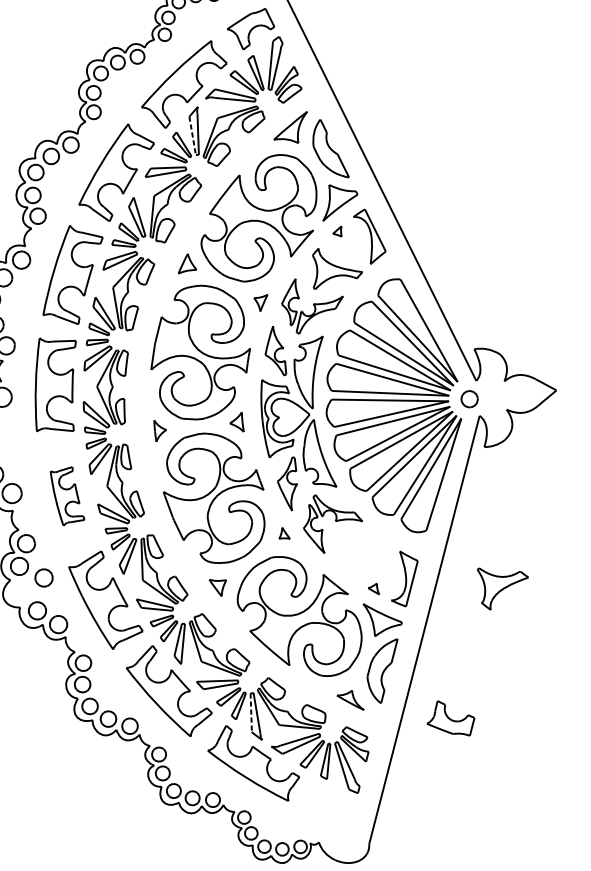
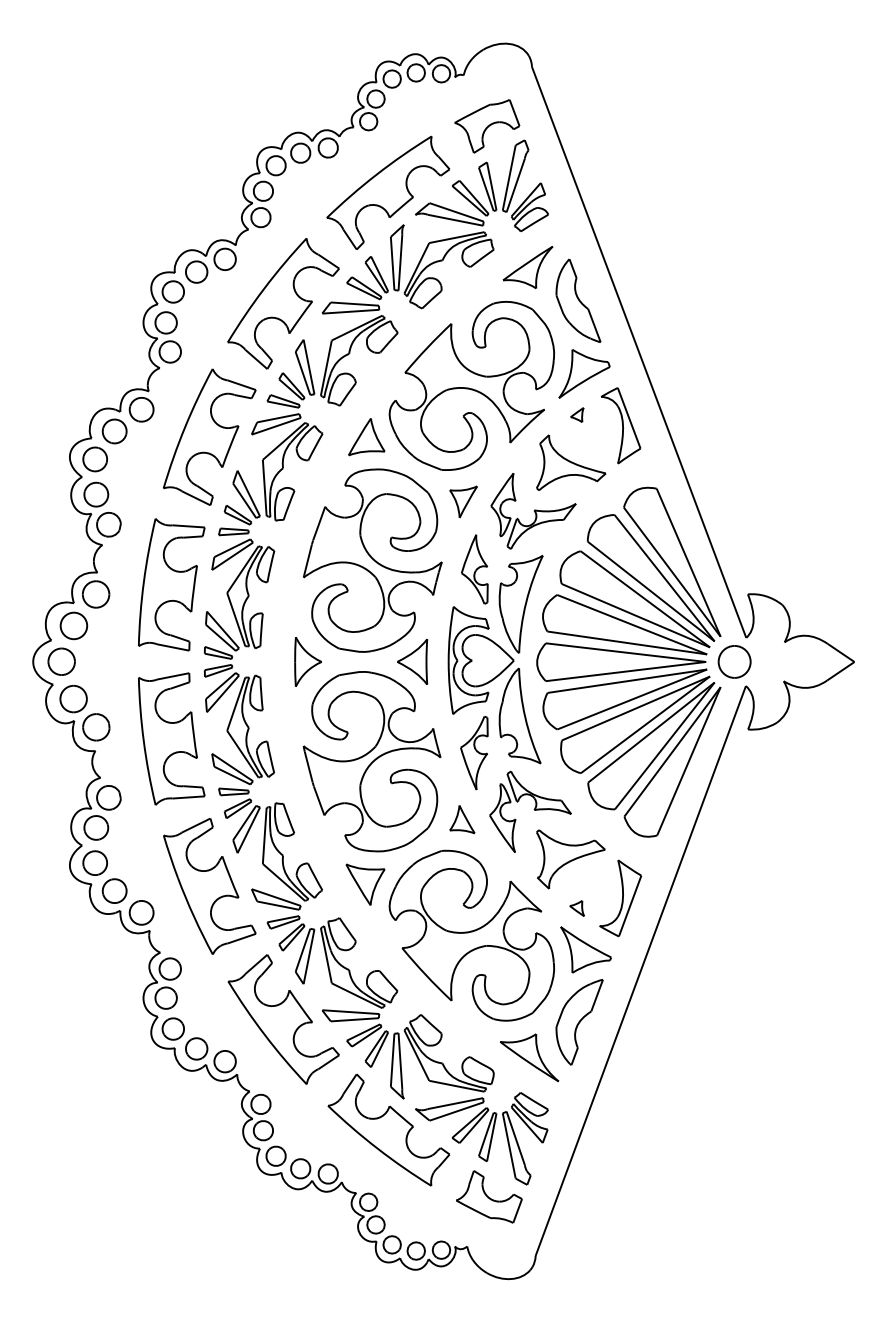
line: (192, 135) -> (392, 263), dashed -> solid
part: (186, 263) -> (366, 437), size x1.43
part: (261, 302) -> (463, 501), size x1.43
part: (469, 398) -> (734, 661), size x1.43
part: (236, 422) -> (412, 661), size x1.67
part: (160, 430) -> (307, 661), size x1.67
part: (67, 496) -> (171, 738), size x1.67
part: (284, 533) -> (462, 819), size x1.67
part: (44, 577) -> (95, 862), moved
part: (218, 587) -> (365, 884), size x1.67
part: (504, 587) -> (570, 859), moved
part: (350, 700) -> (529, 1057), size x1.67
line: (251, 713) -> (392, 1061), dashed -> solid
part: (450, 718) -> (489, 1196), moved

